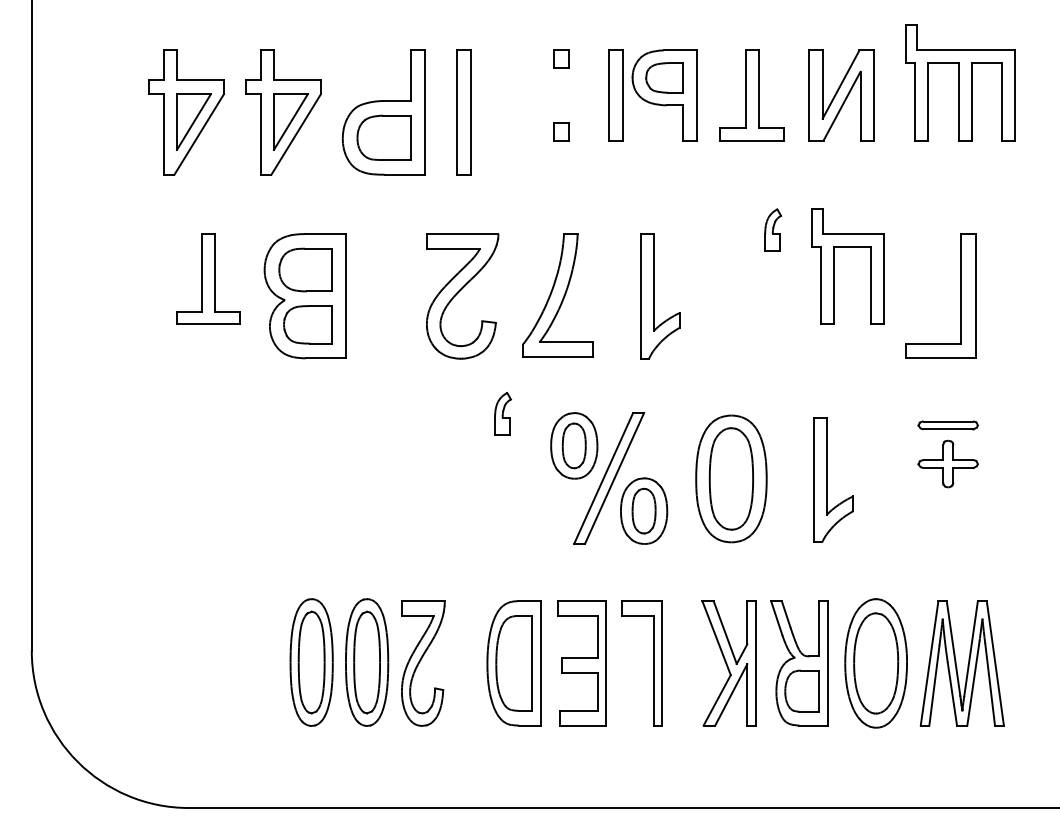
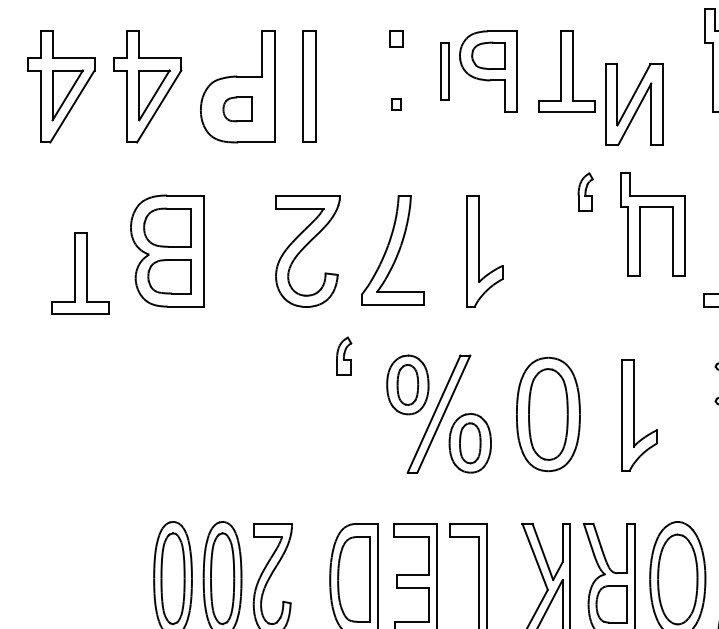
part: (615, 95) -> (444, 71), size x0.7
part: (841, 95) -> (634, 104), moved
part: (561, 131) -> (396, 103), size x0.7
part: (383, 137) -> (237, 109), size x0.6
part: (208, 278) -> (80, 272), moved

